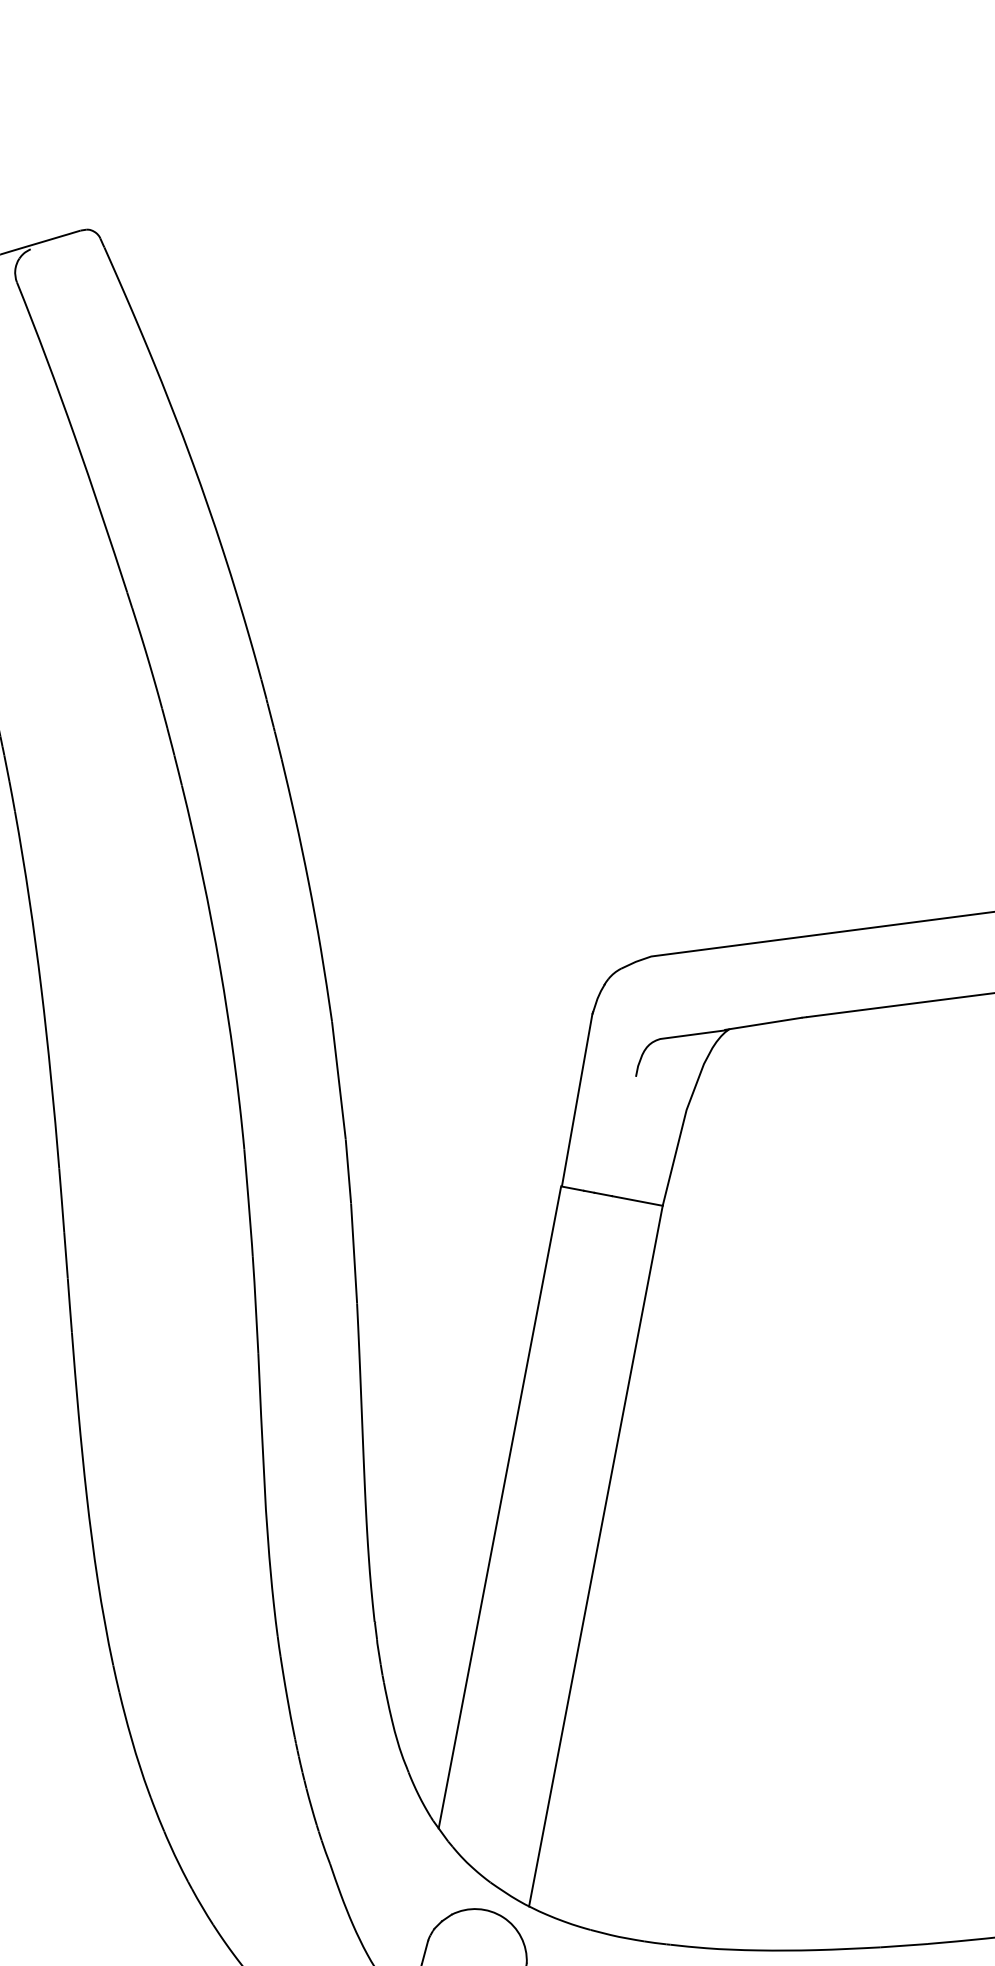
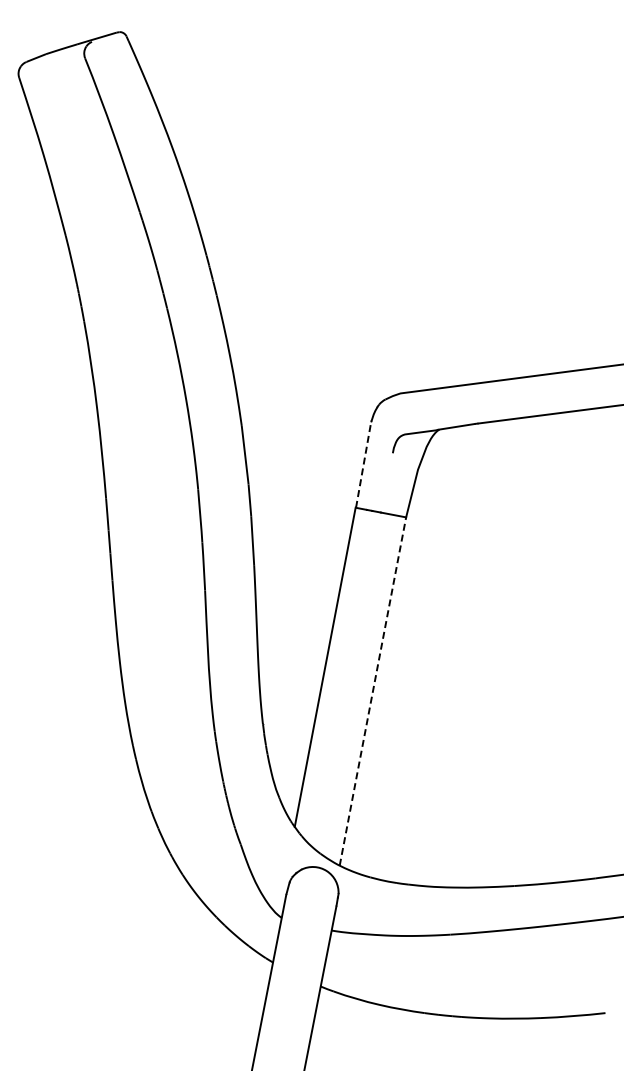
line: (576, 1095) -> (363, 462), solid -> dashed
line: (597, 1556) -> (373, 691), solid -> dashed

